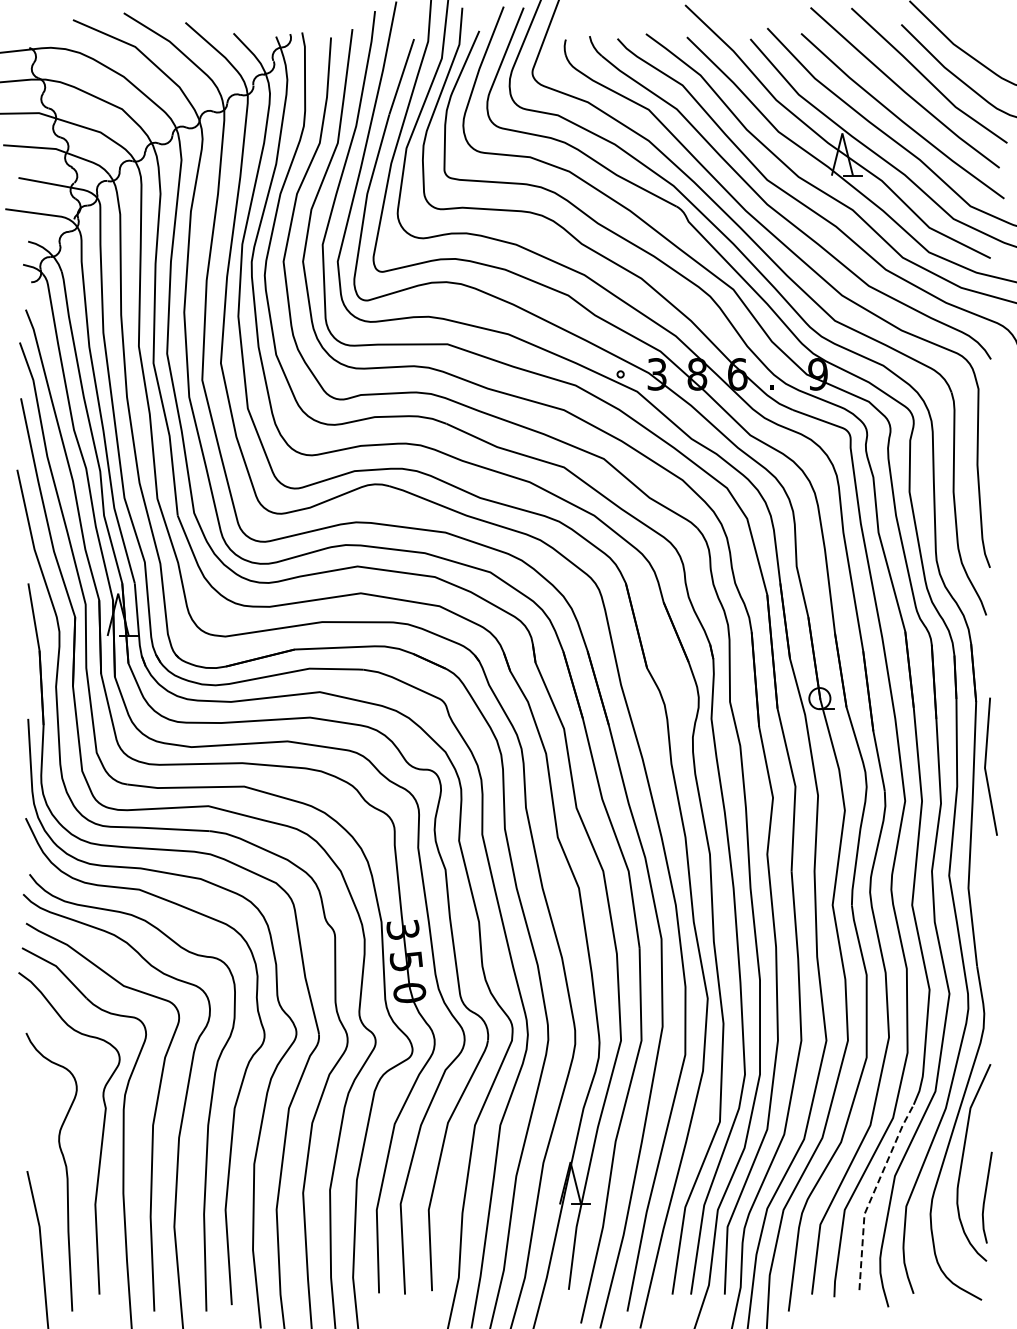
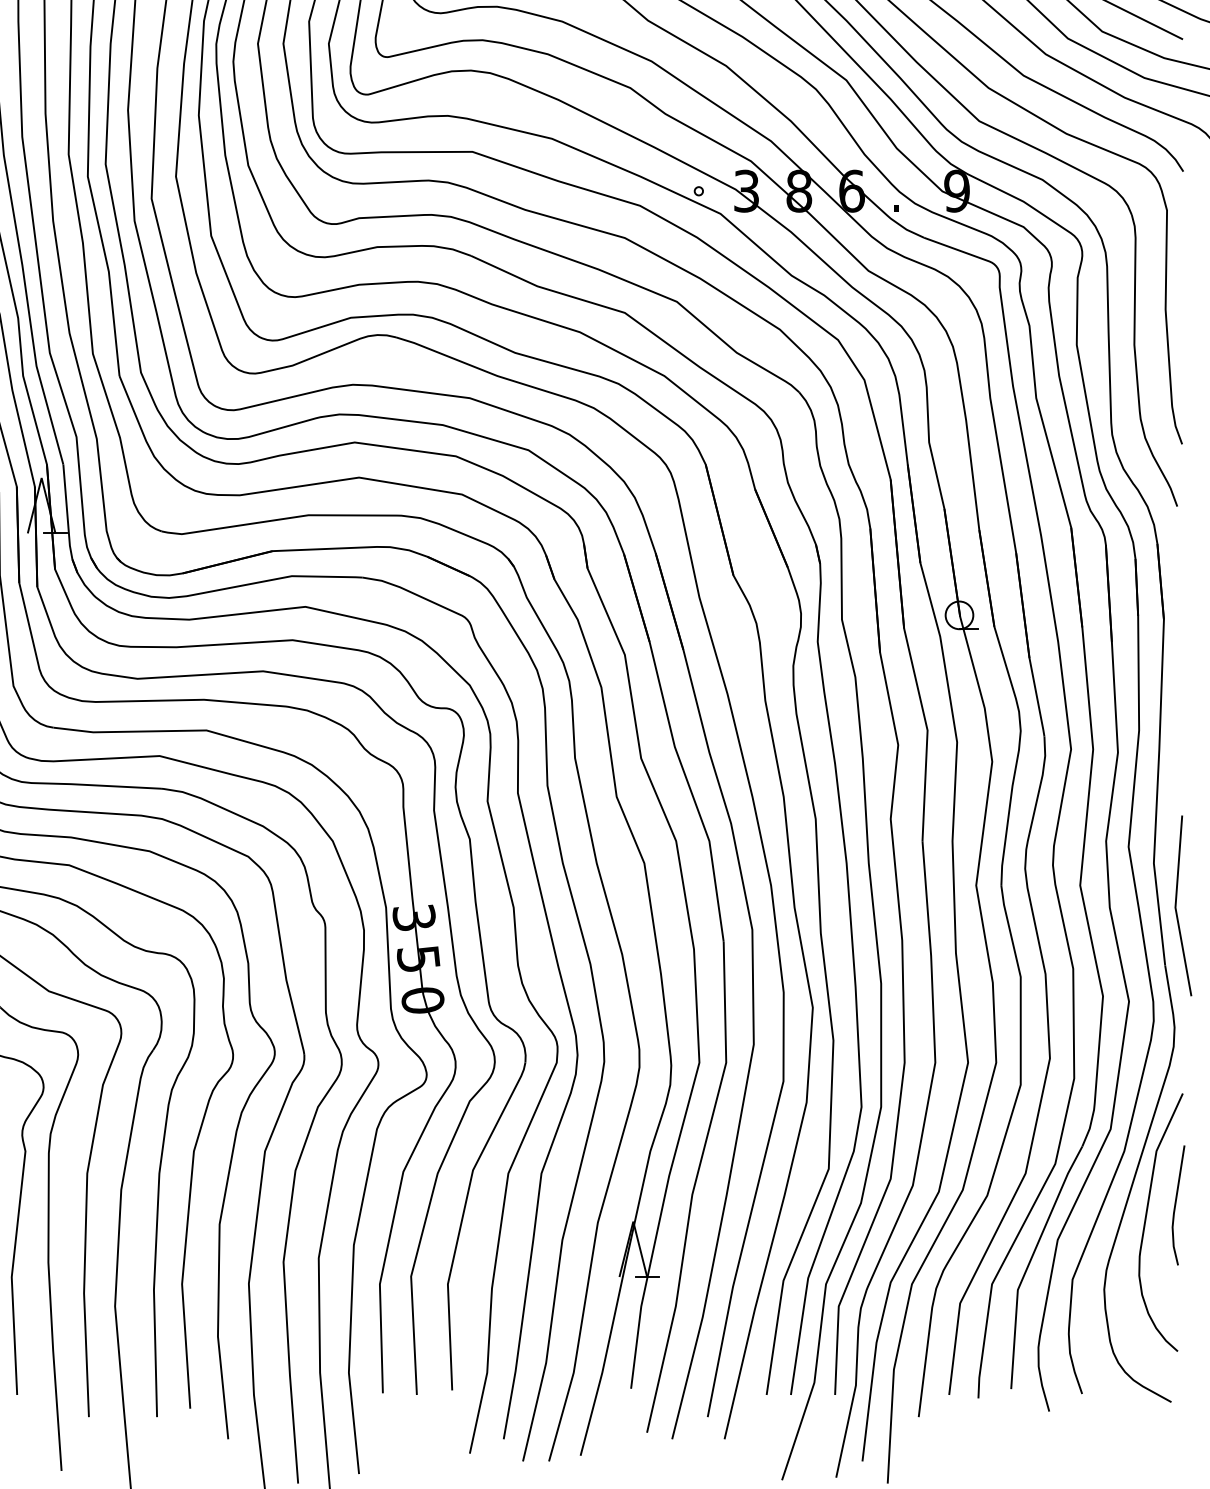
line: (986, 765) -> (1177, 904), moved
line: (873, 1193) -> (1029, 1262), dashed -> solid
line: (985, 1197) -> (1176, 1205), moved

